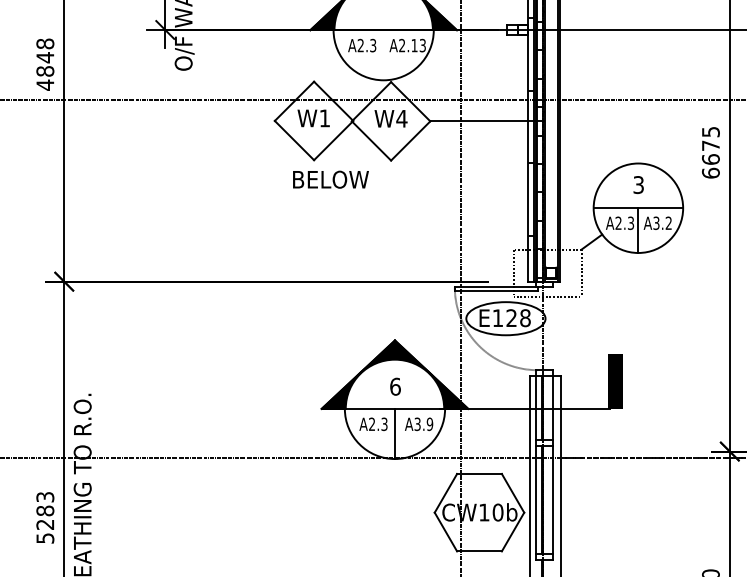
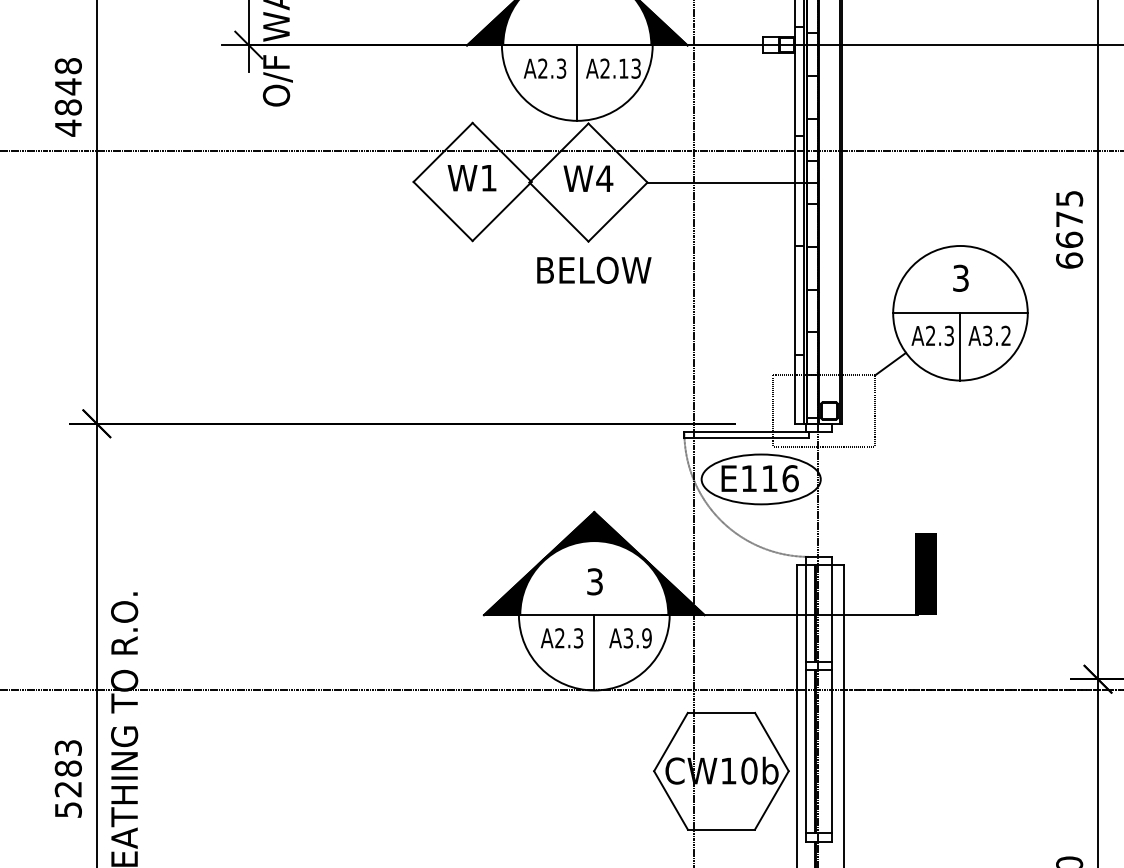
line: (383, 55) -> (577, 83), added
text: (330, 179) -> (593, 270), moved
text: (518, 318) -> (780, 479), E128 -> E116
text: (395, 386) -> (595, 581), 6 -> 3

